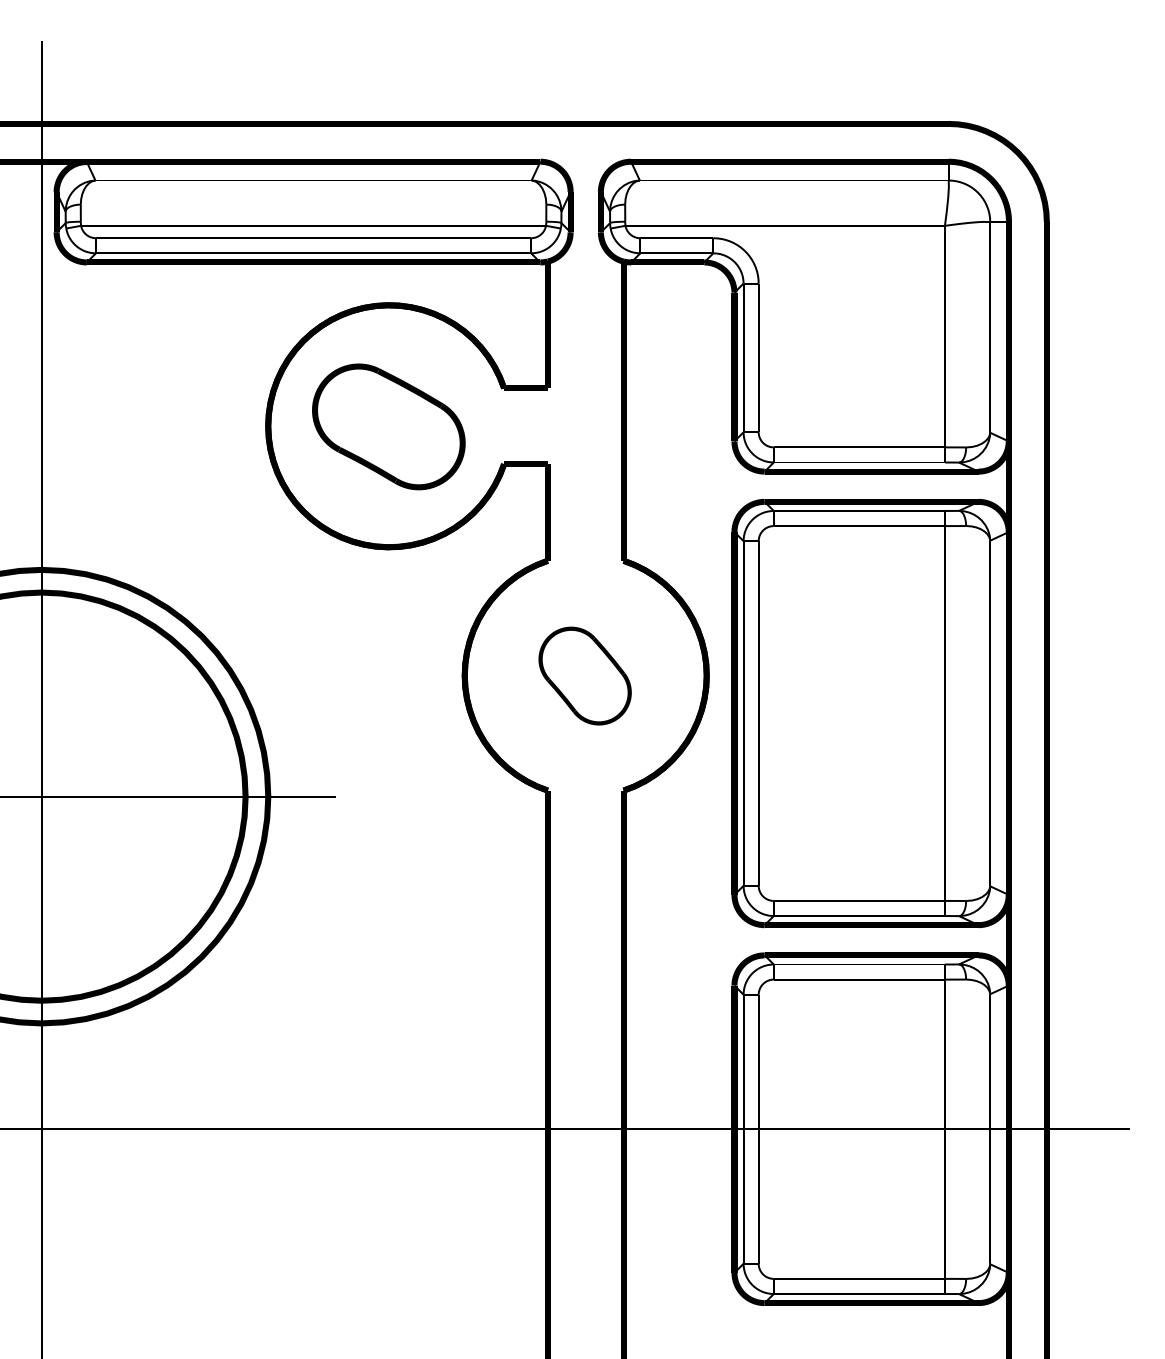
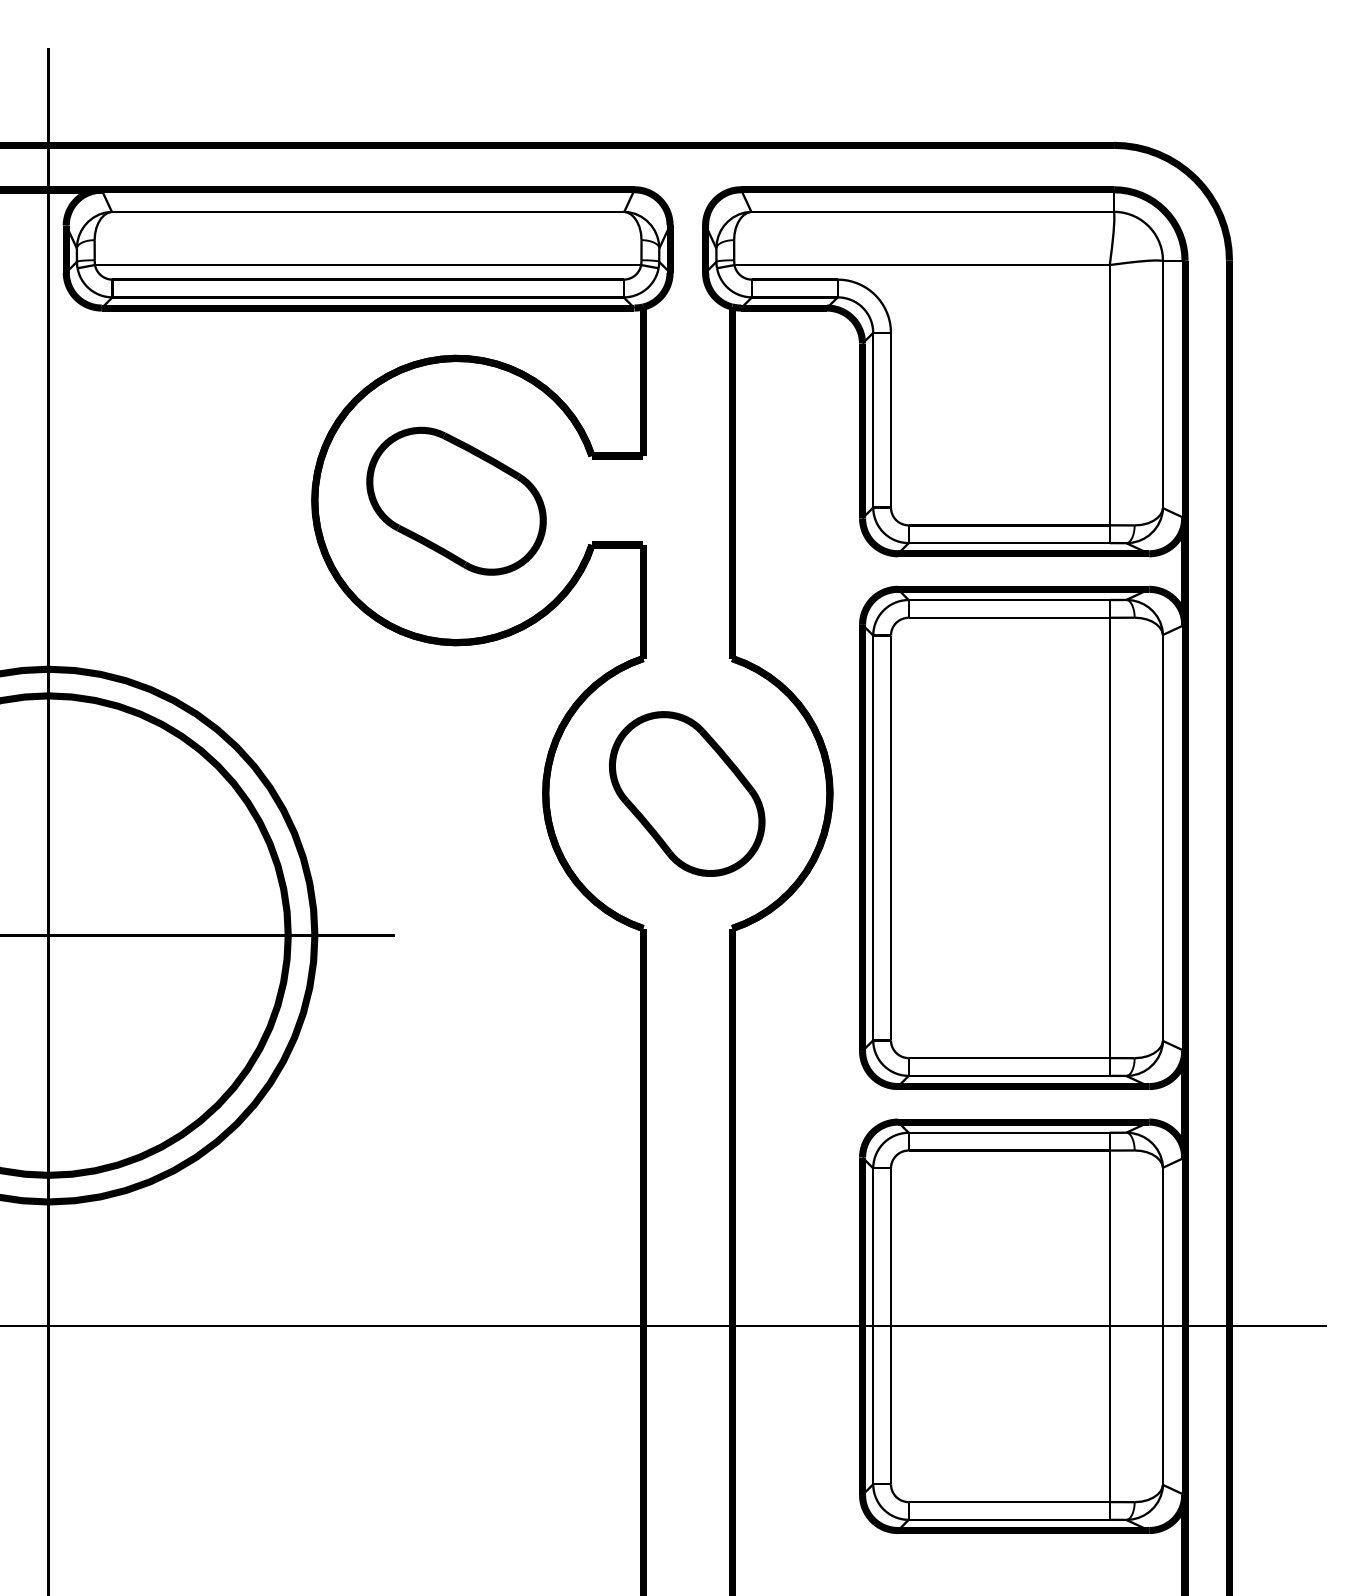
part: (584, 675) -> (686, 793), size x1.43

